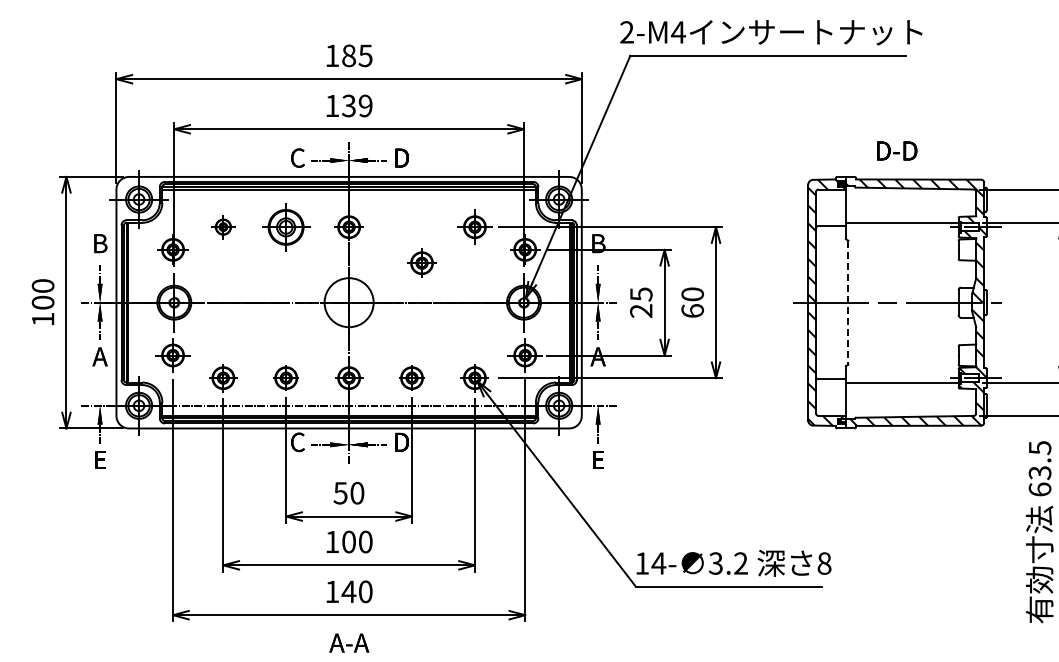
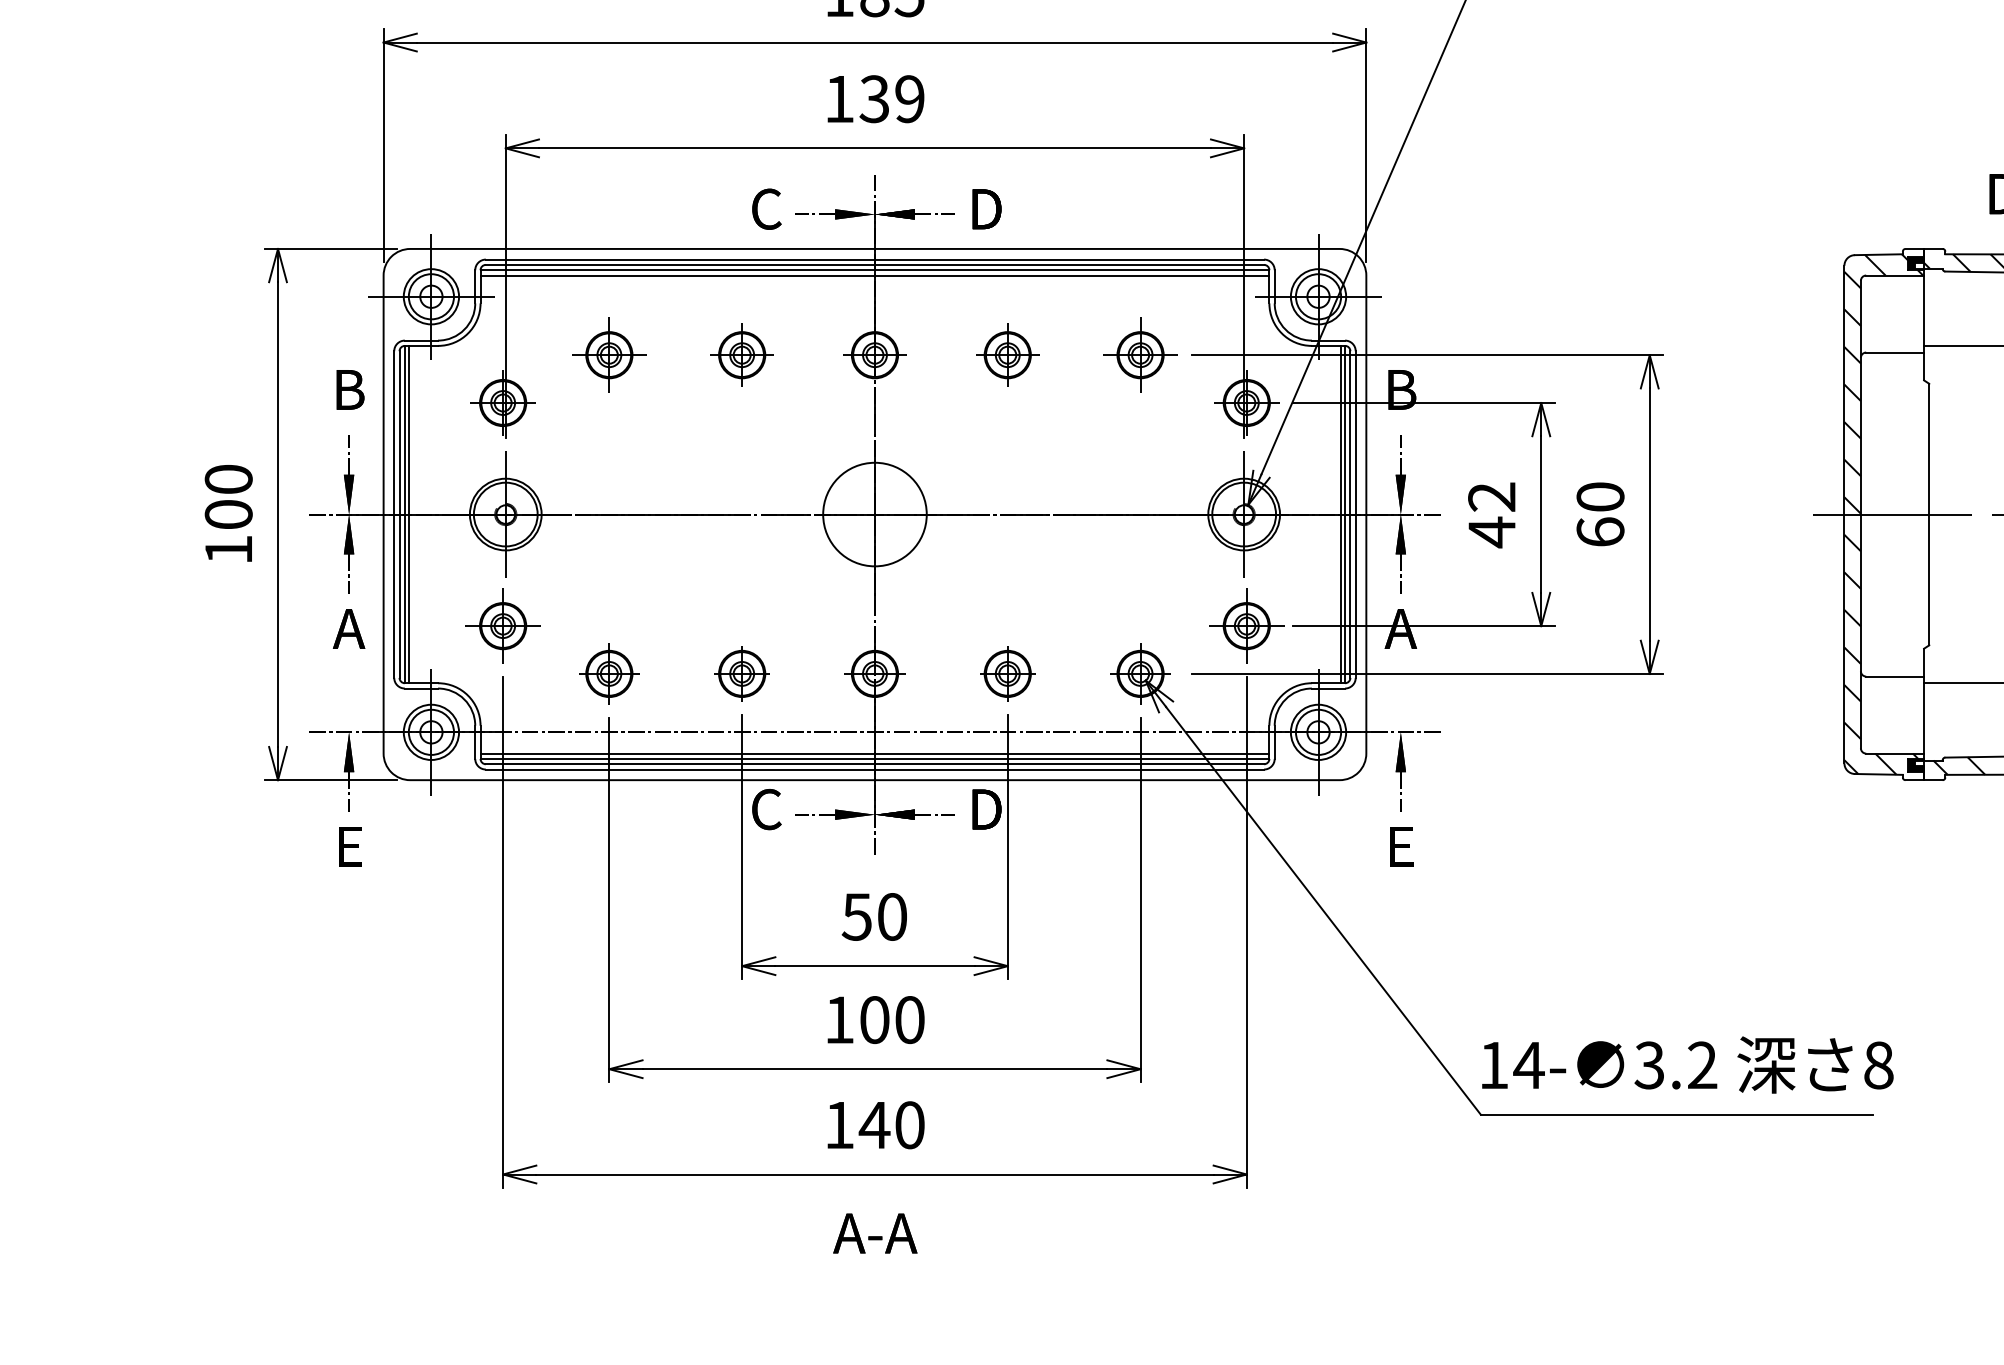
part: (223, 226) -> (609, 353), size x1.43
part: (286, 226) -> (742, 353), size x0.62
part: (421, 262) -> (1006, 353), moved
text: (641, 302) -> (1492, 514), 25 -> 42
line: (848, 302) -> (1929, 514), dashed -> solid

